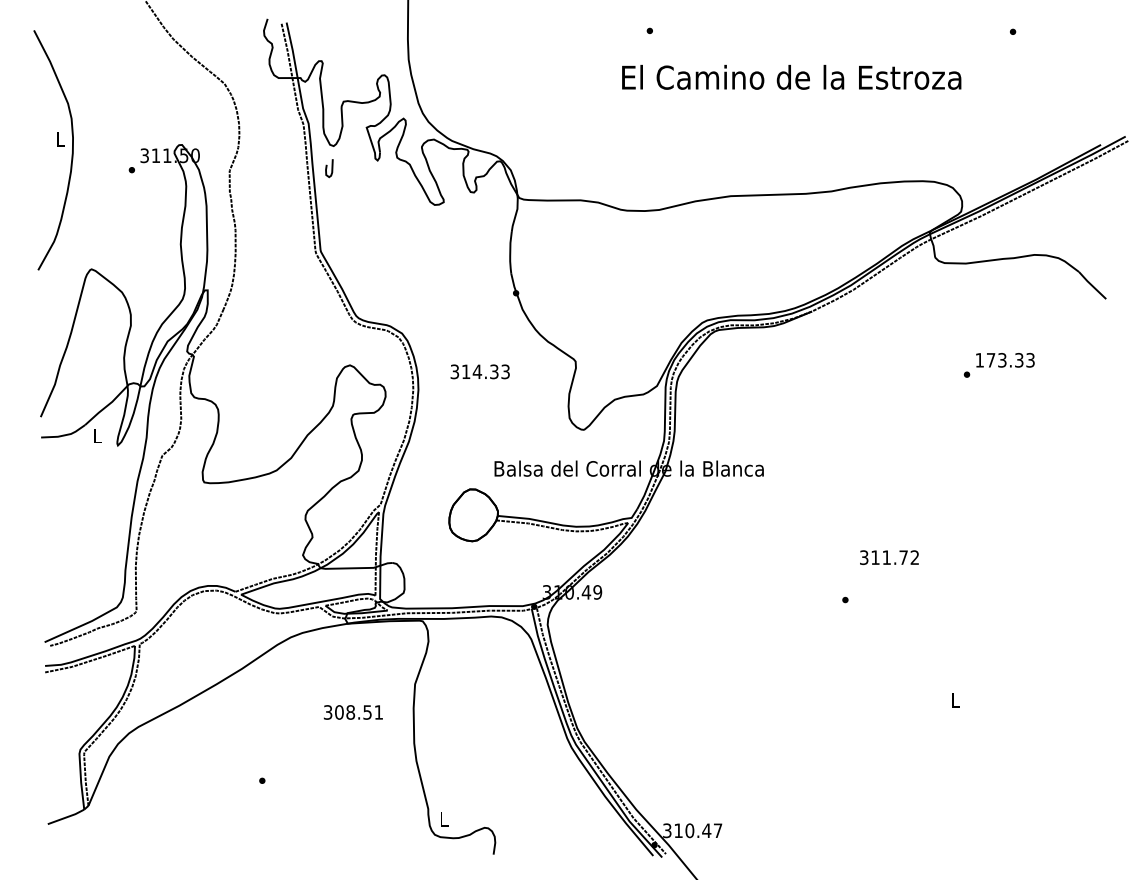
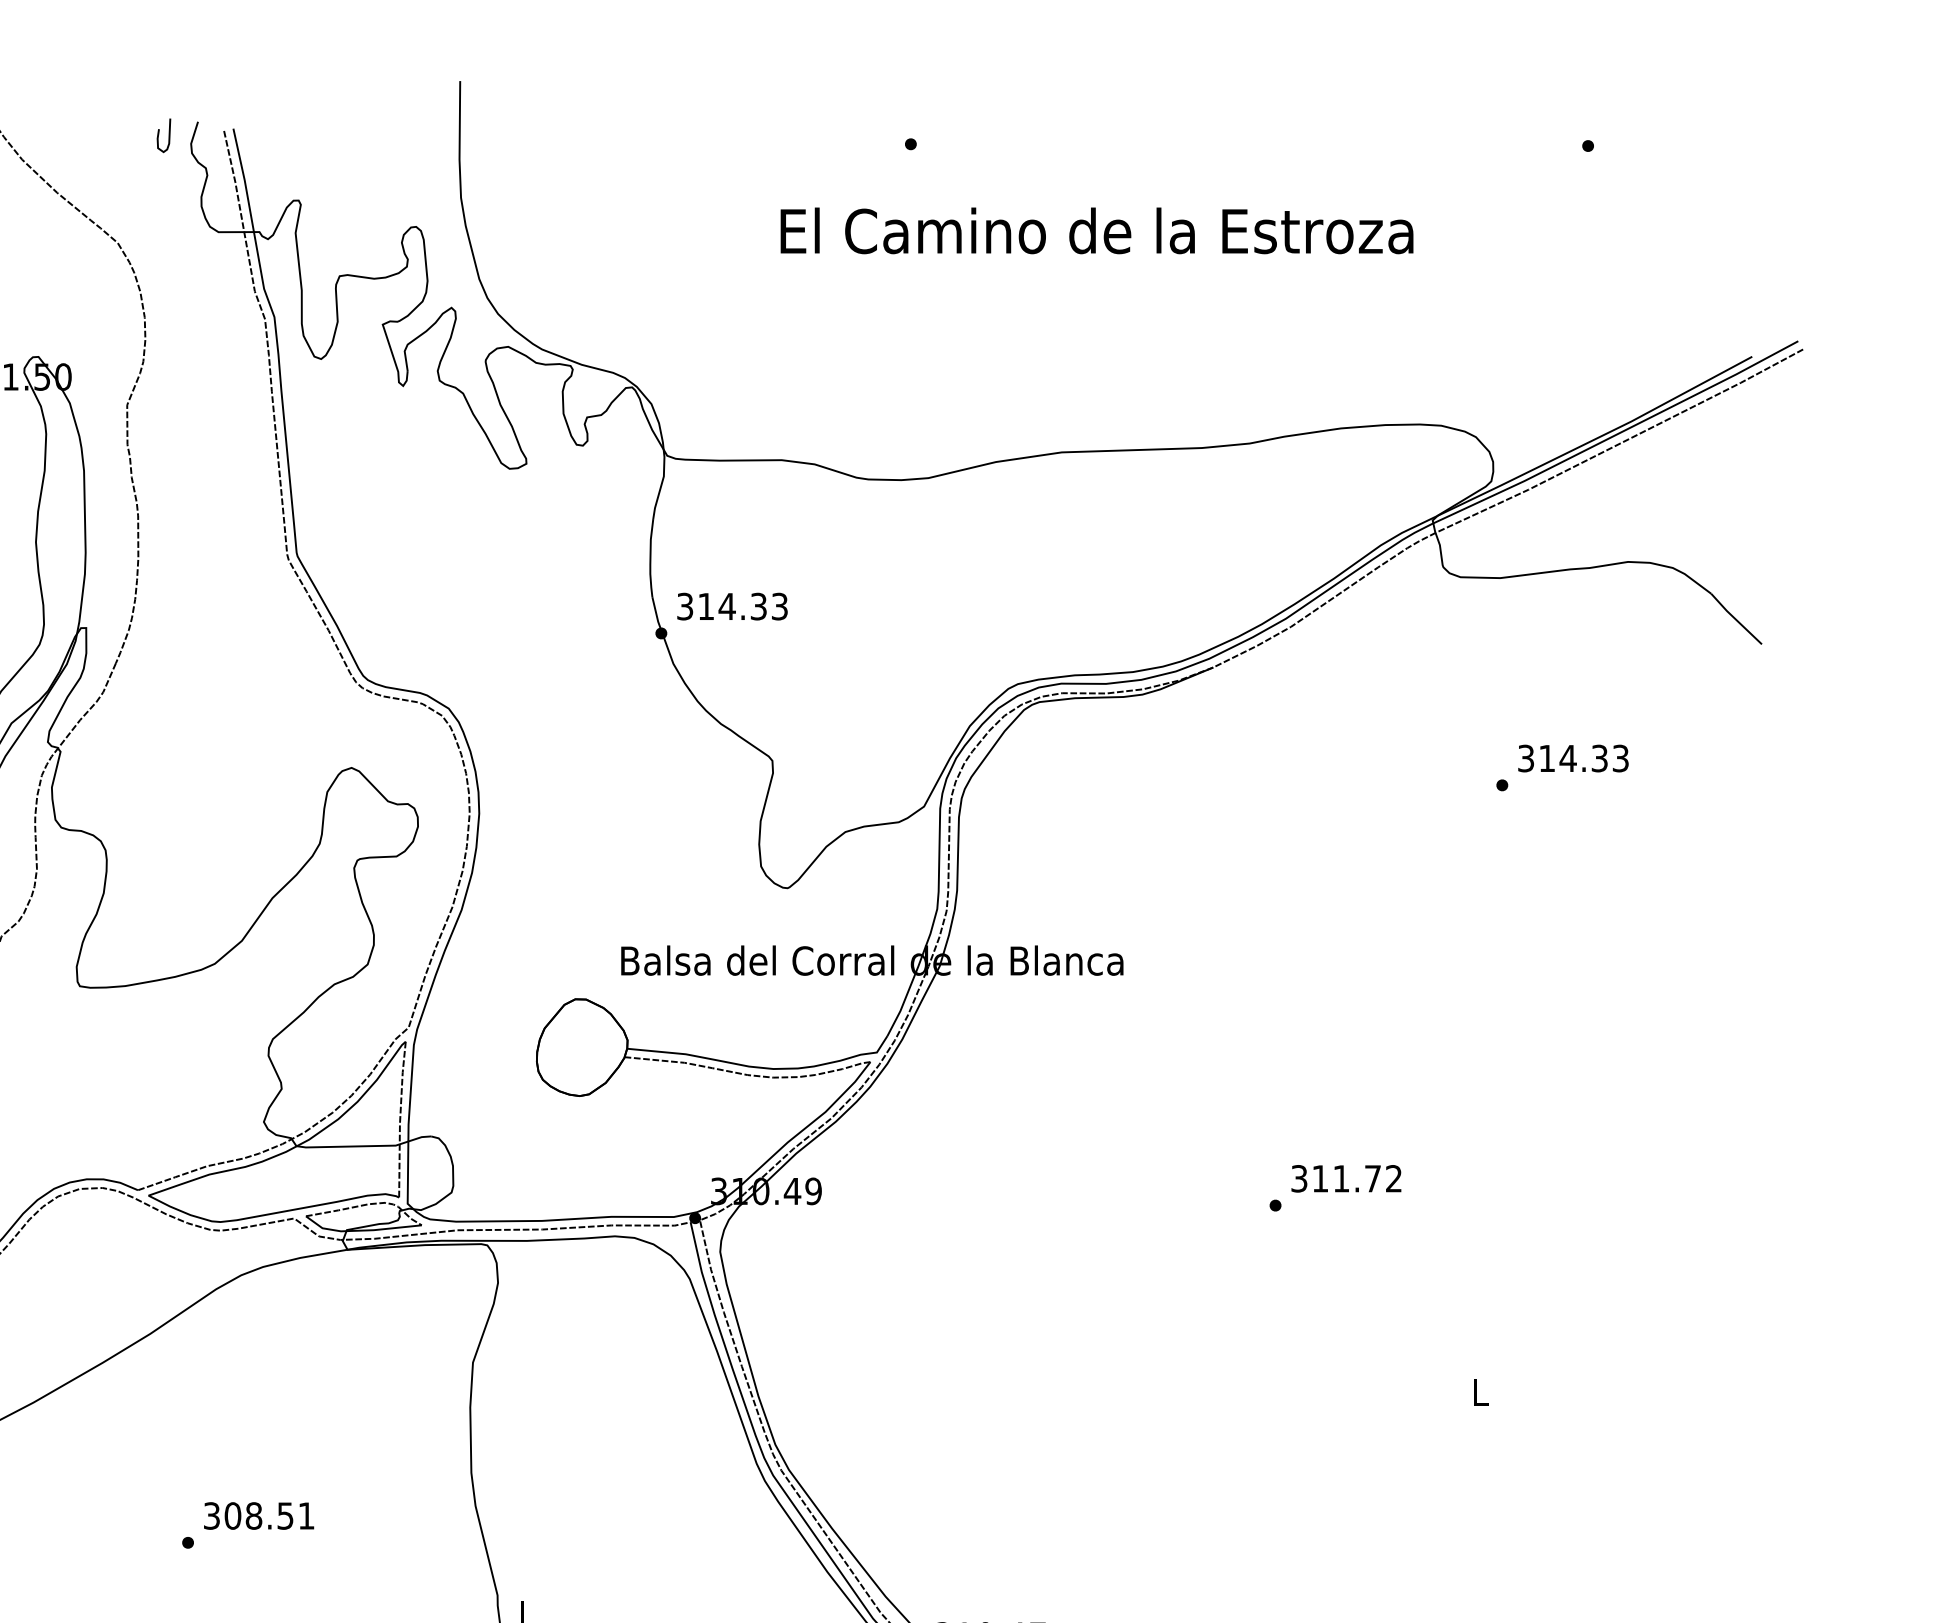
text: (791, 77) -> (1096, 231), moved
curve: (327, 168) -> (160, 135), moved
text: (990, 359) -> (1546, 757), 173.33 -> 314.33
text: (479, 371) -> (731, 605), moved
text: (889, 557) -> (1346, 1178), moved
text: (352, 712) -> (257, 1516), moved

